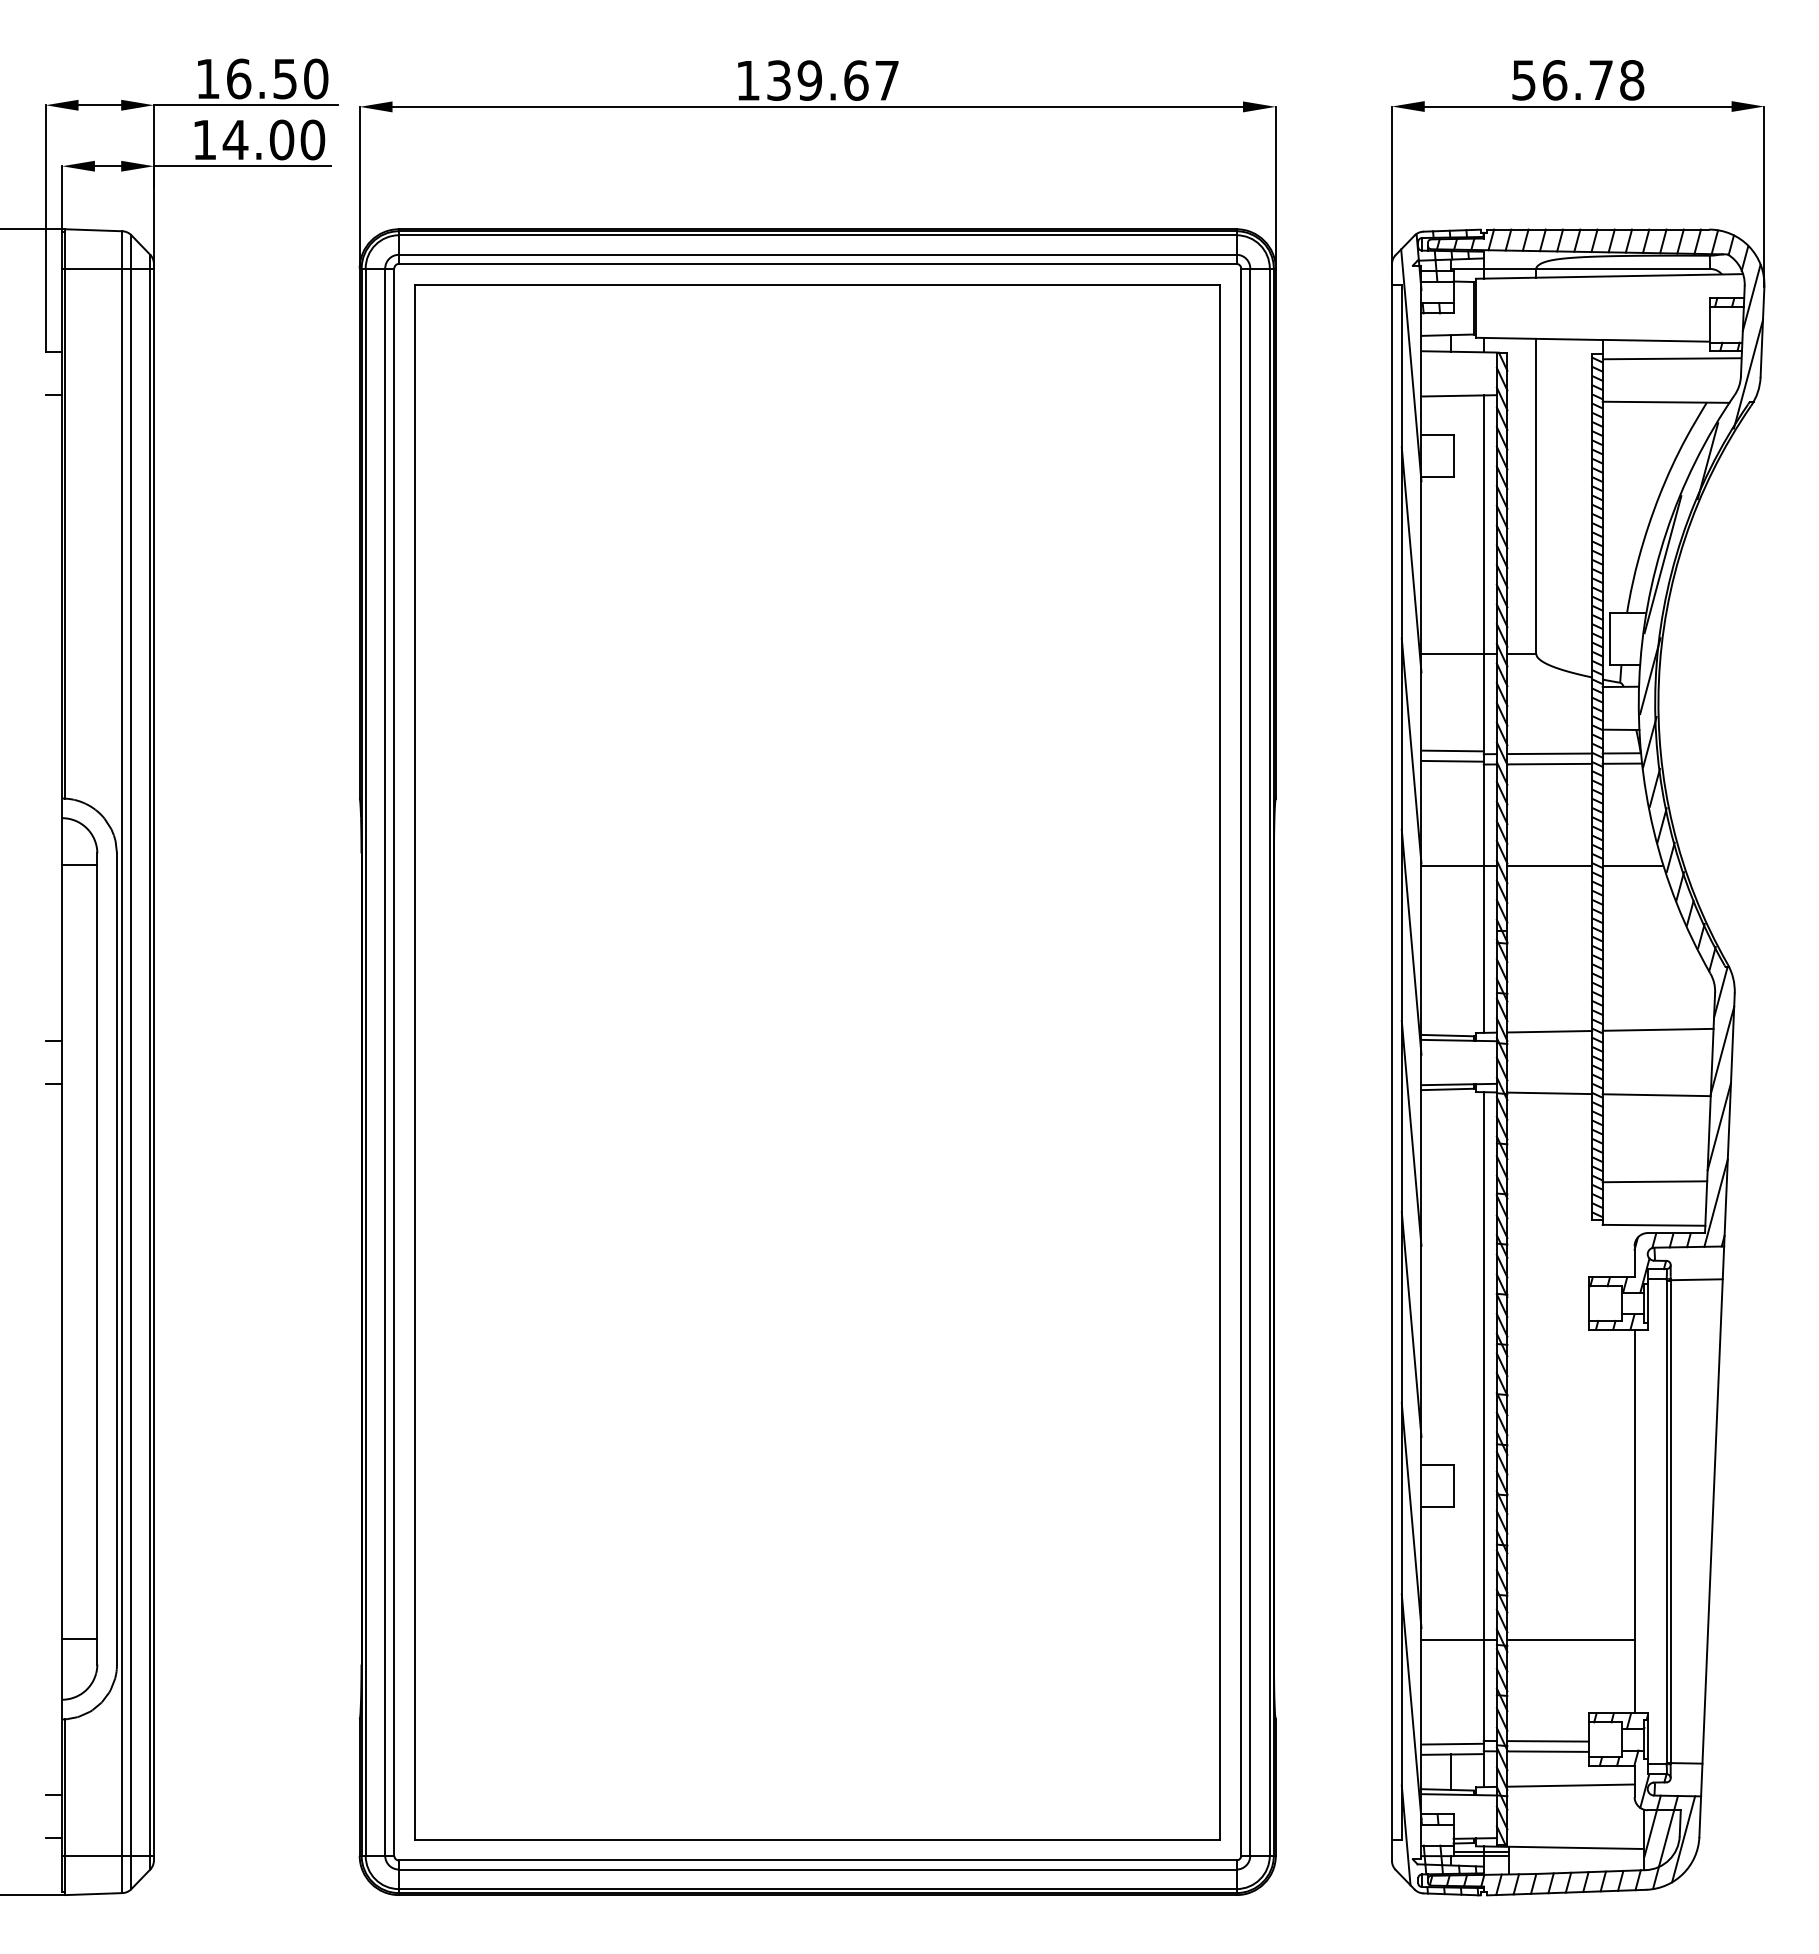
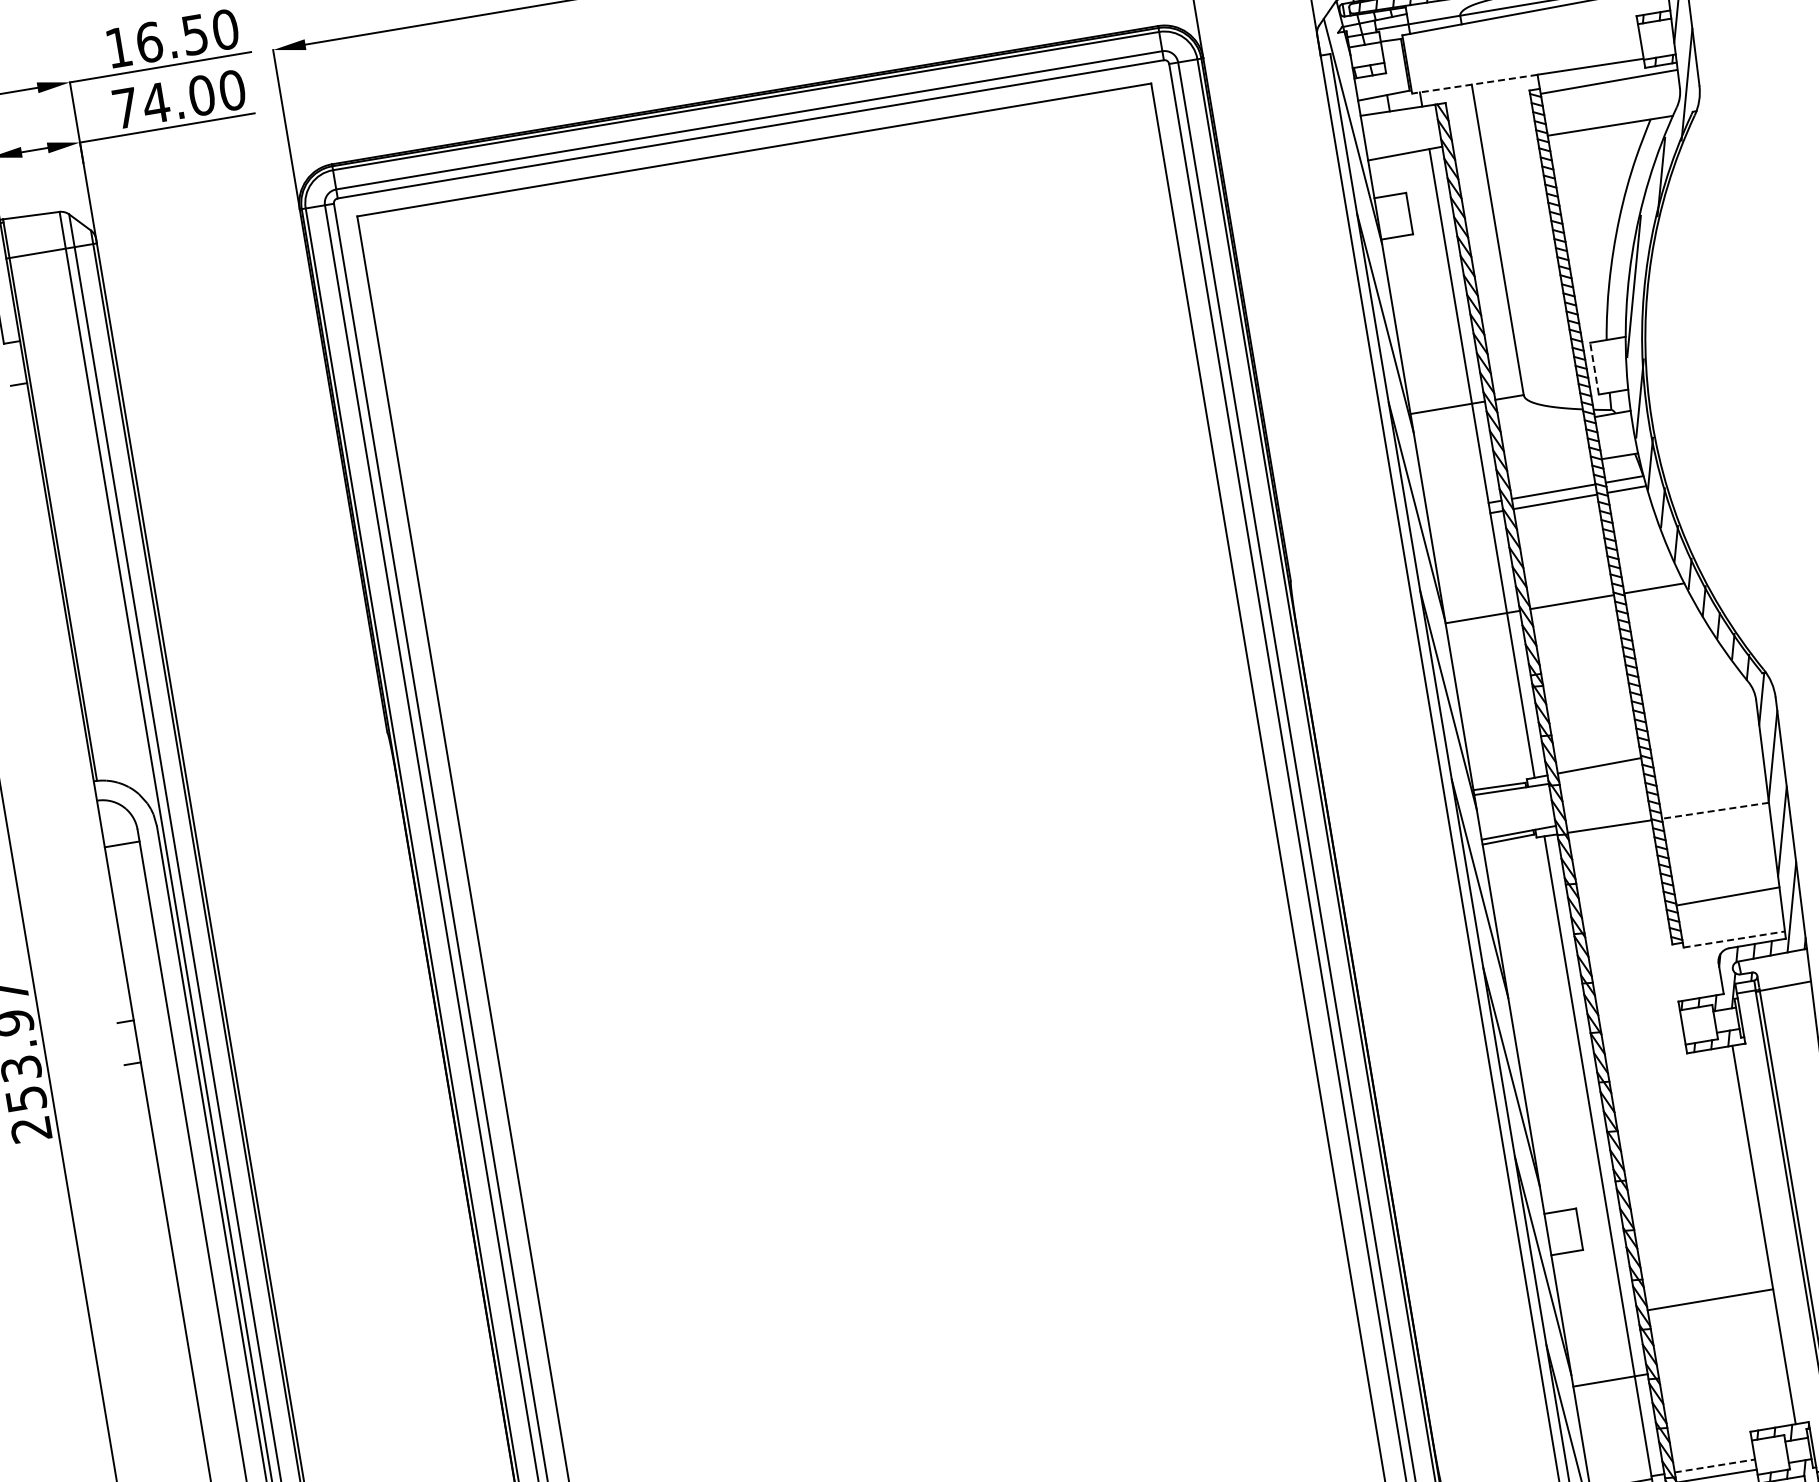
text: (204, 139) -> (125, 107), 14.00 -> 74.00
line: (1538, 338) -> (1473, 83), solid -> dashed
line: (1610, 638) -> (1594, 367), solid -> dashed
line: (1452, 750) -> (1457, 504), removed
line: (1452, 760) -> (1458, 514), removed
line: (1657, 1029) -> (1705, 745), removed
line: (1656, 1095) -> (1715, 811), solid -> dashed
line: (1654, 1225) -> (1734, 939), solid -> dashed
line: (1570, 1639) -> (1709, 1299), moved
line: (1548, 1741) -> (1715, 1466), solid -> dashed

